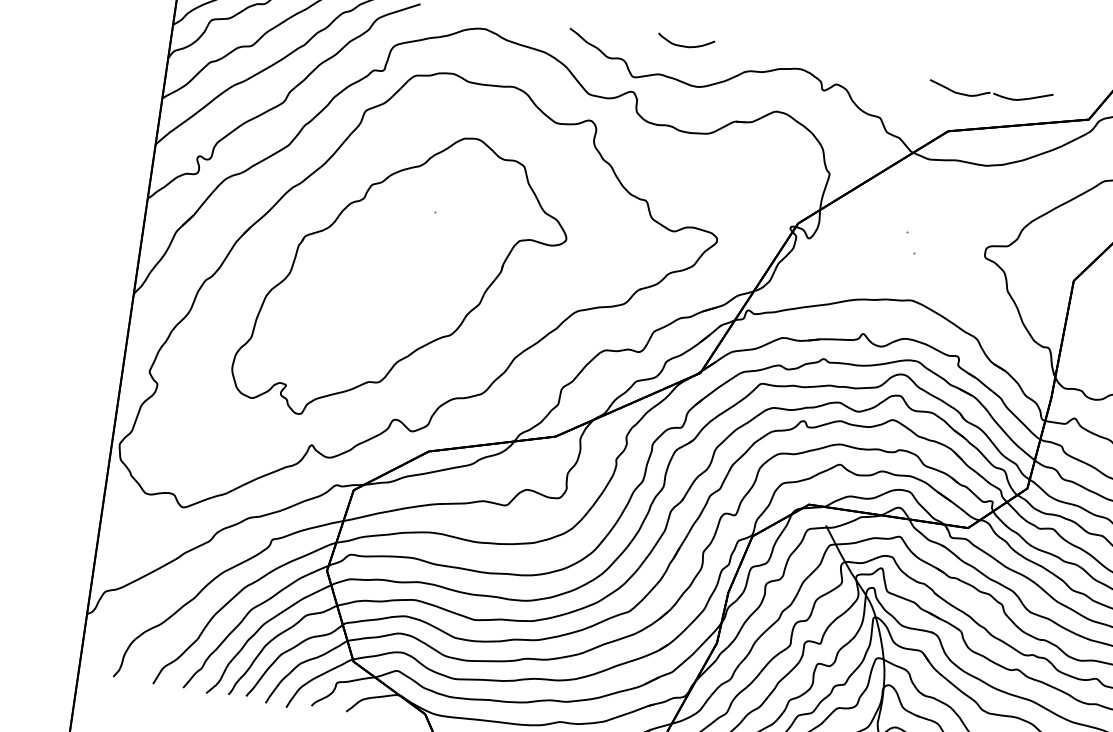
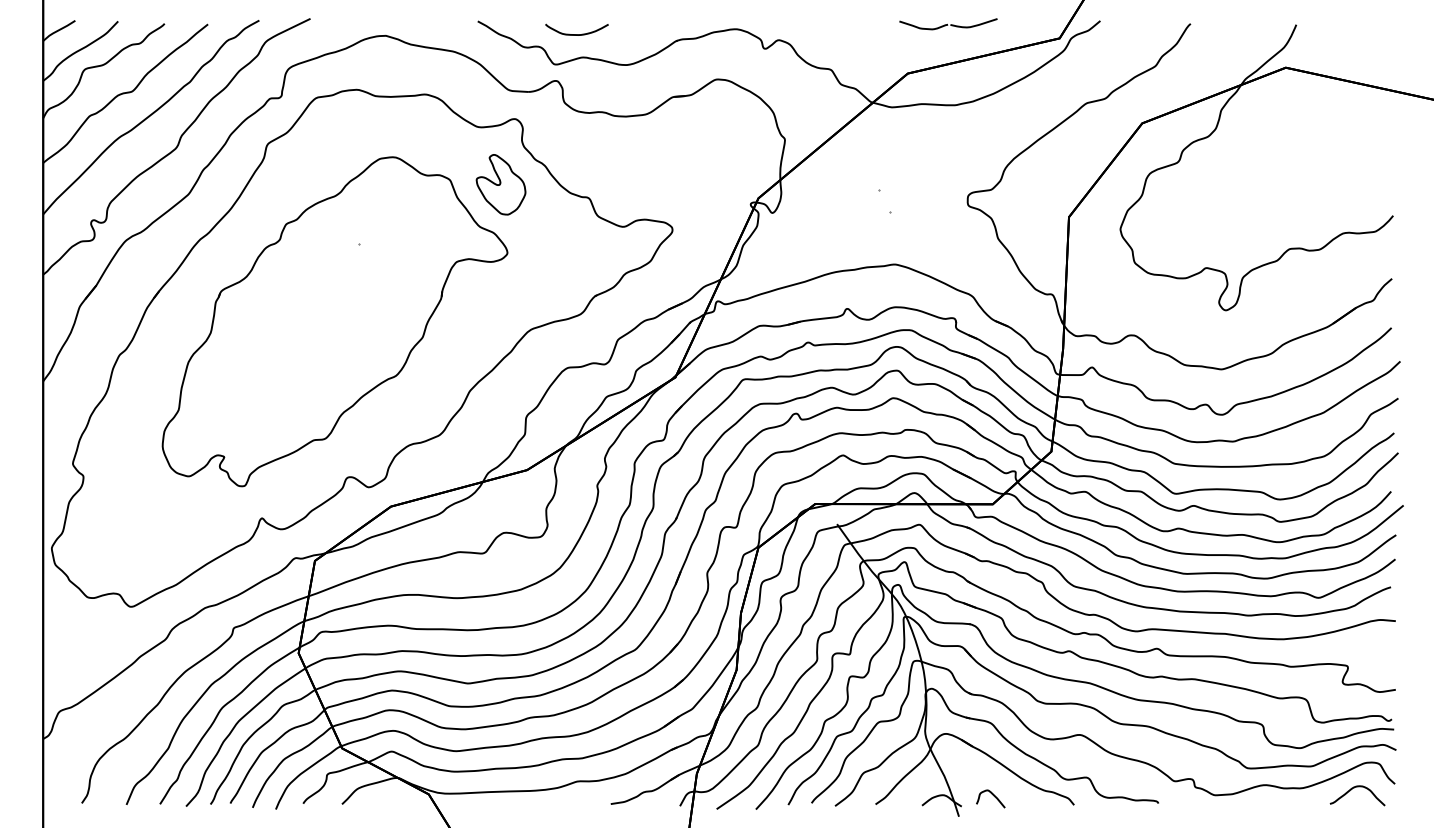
curve: (685, 46) -> (576, 34), moved
part: (991, 92) -> (948, 24), size x0.71
part: (569, 177) -> (500, 184), added

